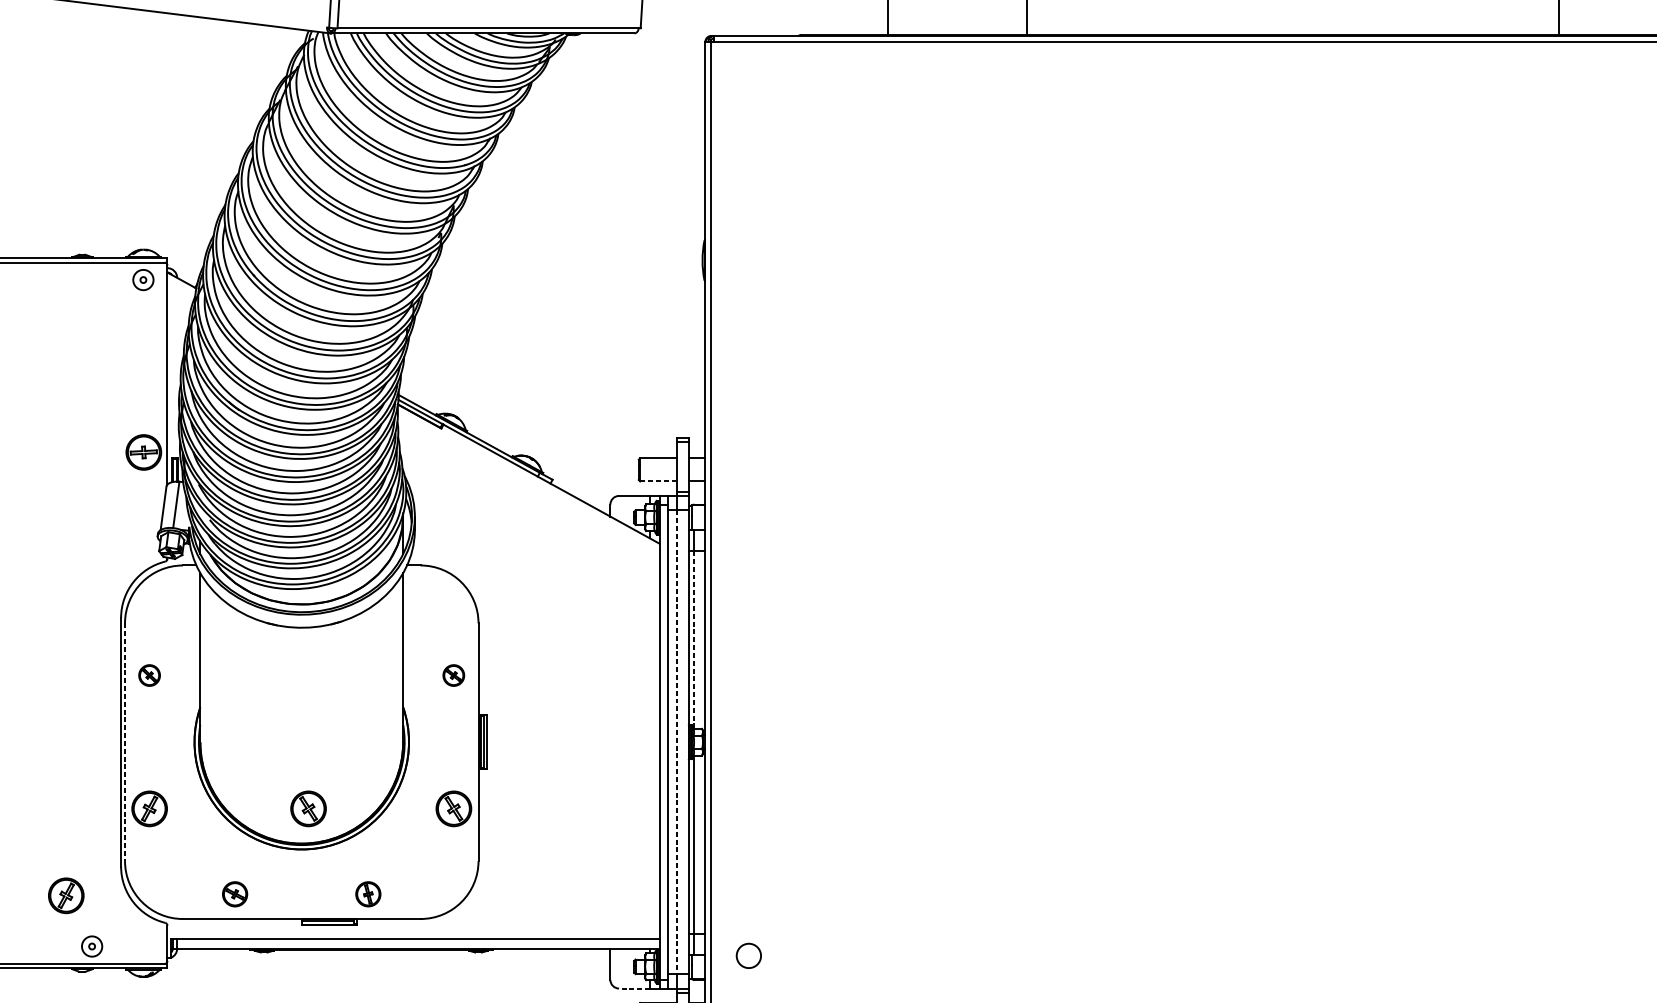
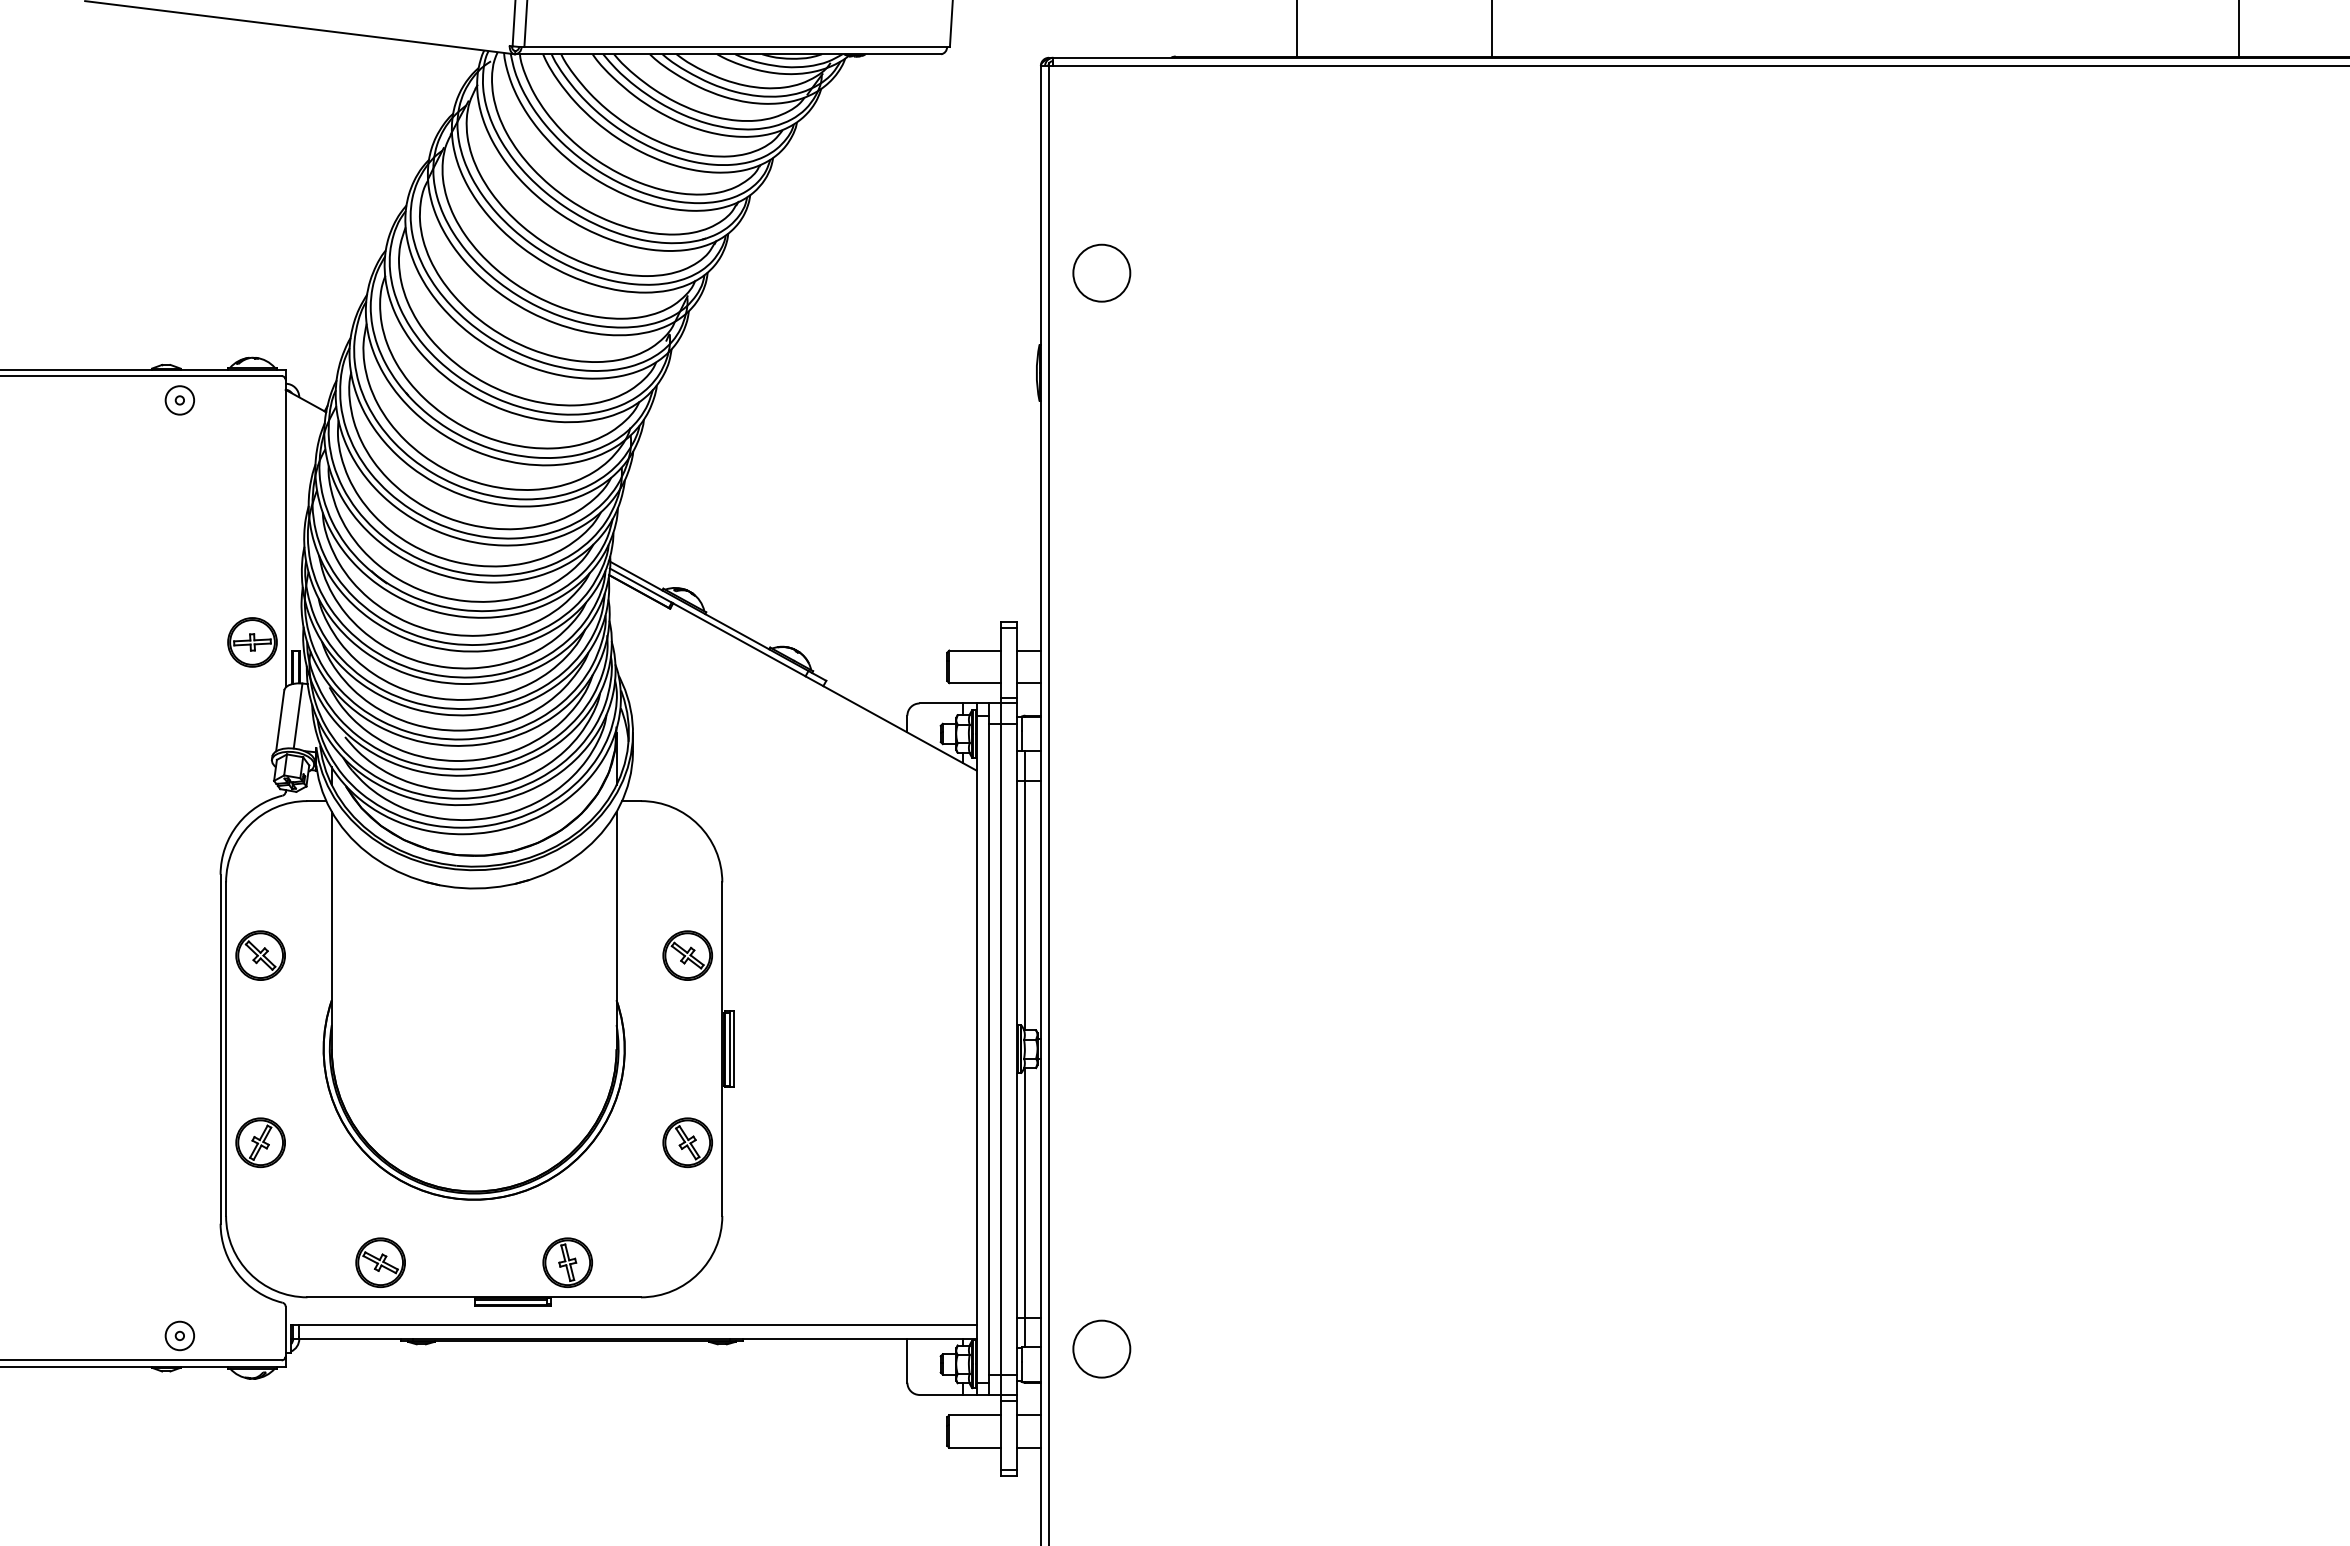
circle: (748, 188) -> (1101, 272), added
part: (143, 280) -> (179, 400), moved
line: (658, 481) -> (975, 683), dashed -> solid
line: (694, 639) -> (1025, 905), dashed -> solid
part: (149, 675) -> (260, 955), size x1.67
part: (453, 675) -> (687, 955), size x1.67
line: (125, 742) -> (226, 1049), dashed -> solid
line: (676, 742) -> (1000, 1049), dashed -> solid
part: (308, 808) -> (483, 1142), removed
part: (235, 894) -> (380, 1262), size x1.43
part: (368, 894) -> (567, 1262), size x1.43
part: (66, 895) -> (143, 1264), removed
circle: (748, 955) -> (1101, 1348), size x1.67
line: (634, 988) -> (941, 1394), dashed -> solid

